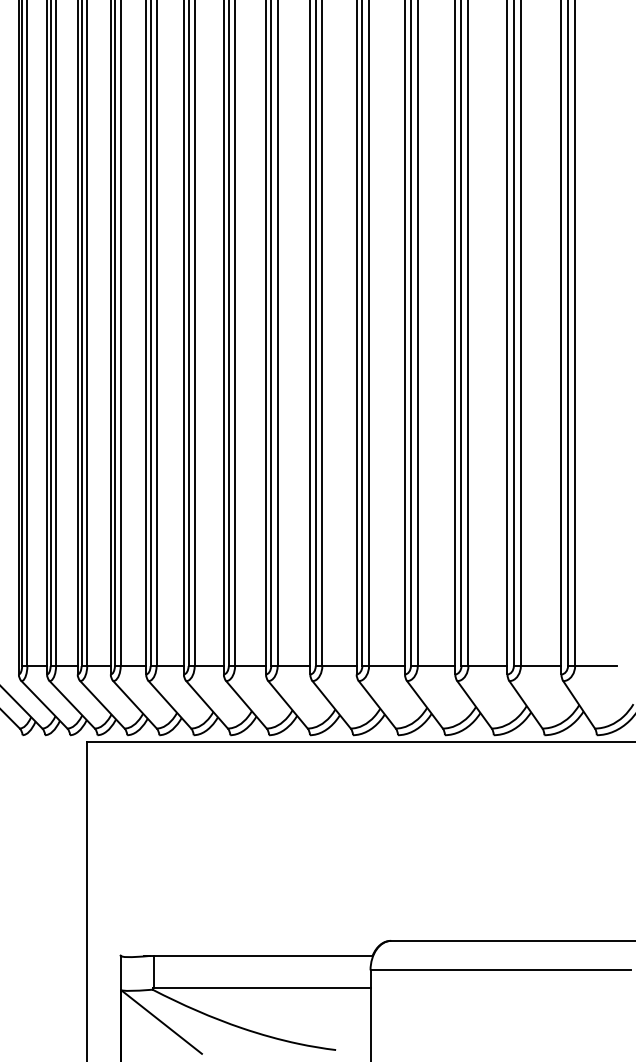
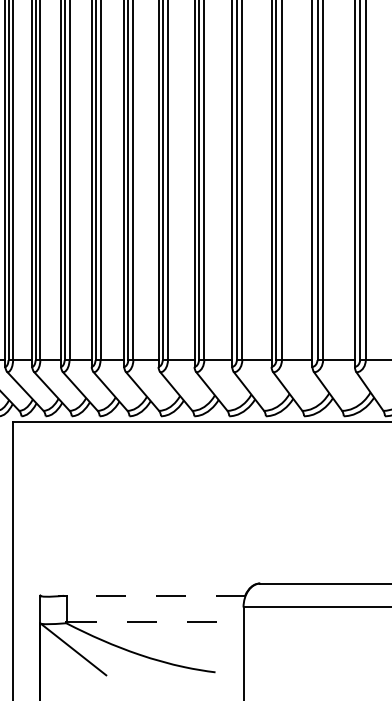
line: (263, 955) -> (156, 595), solid -> dashed
line: (262, 988) -> (155, 622), solid -> dashed

